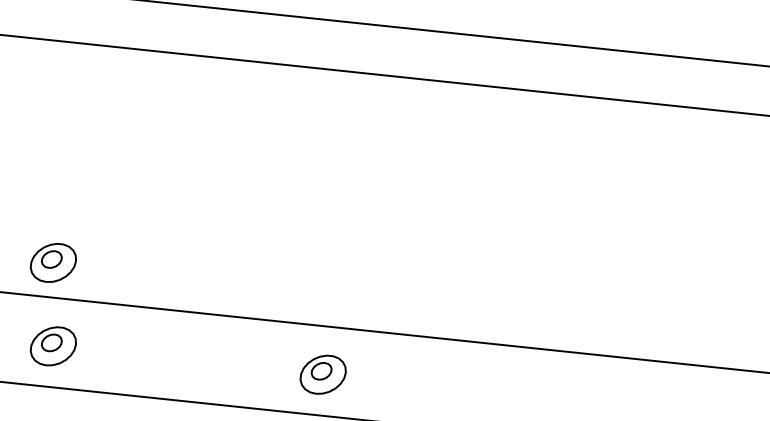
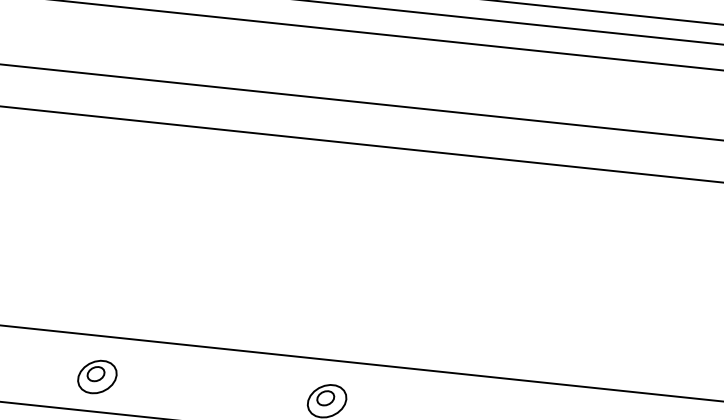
part: (53, 262) -> (97, 305), removed

